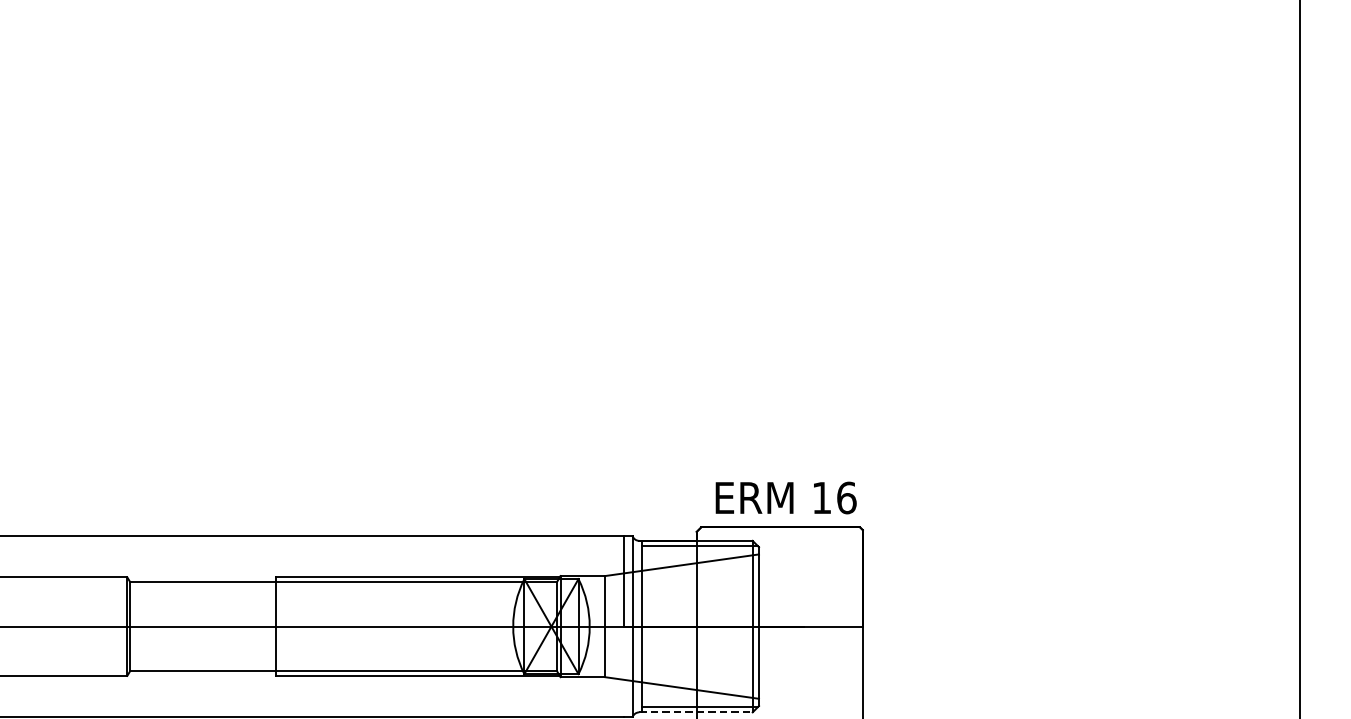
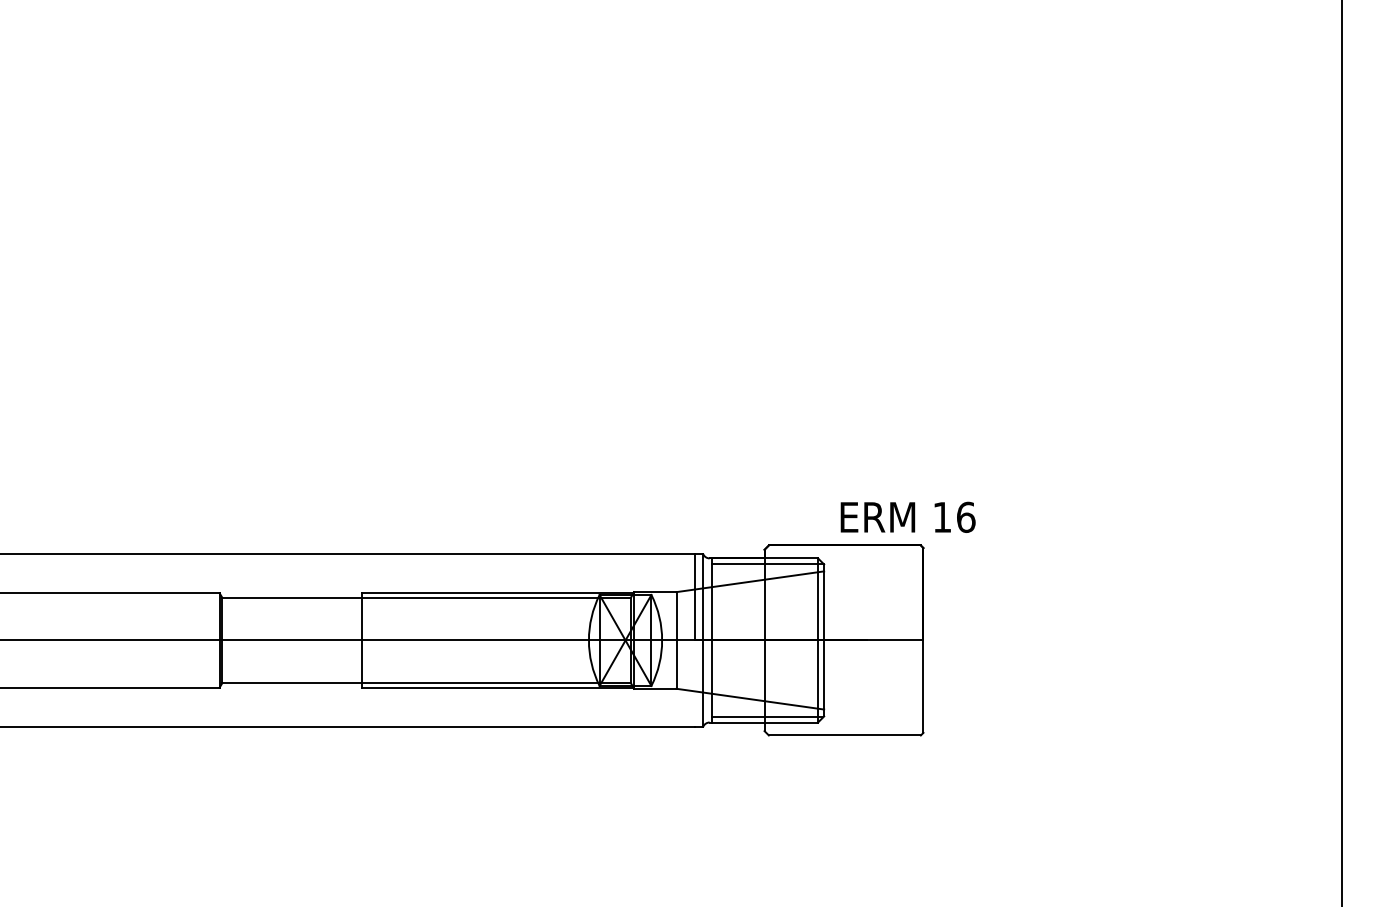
text: (785, 497) -> (907, 516), moved
line: (696, 712) -> (764, 722), dashed -> solid

